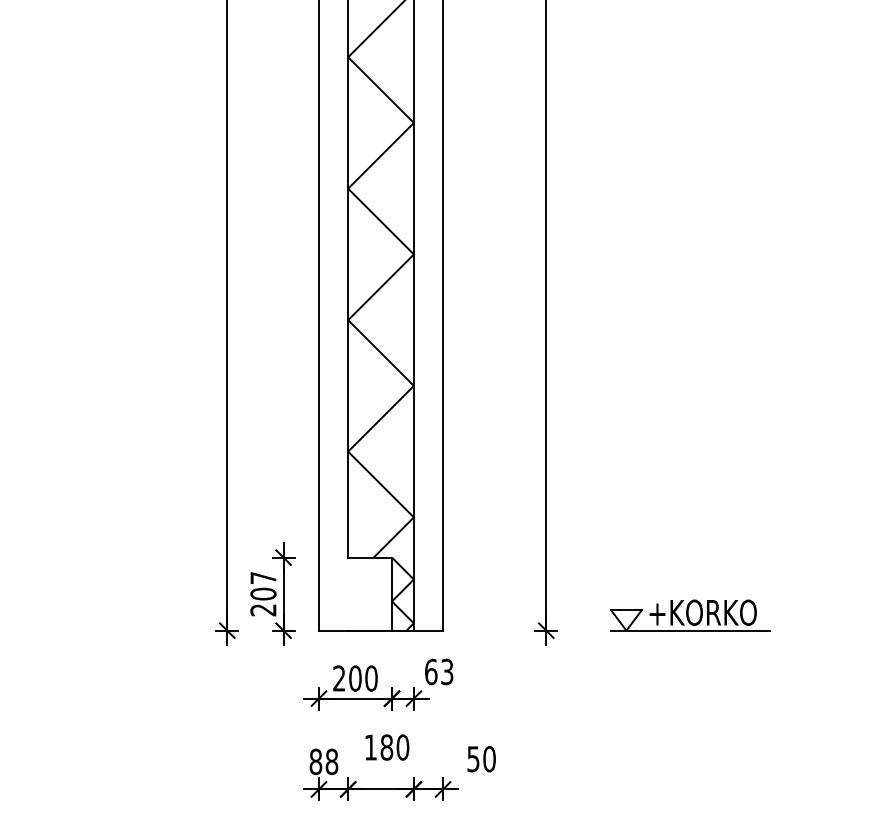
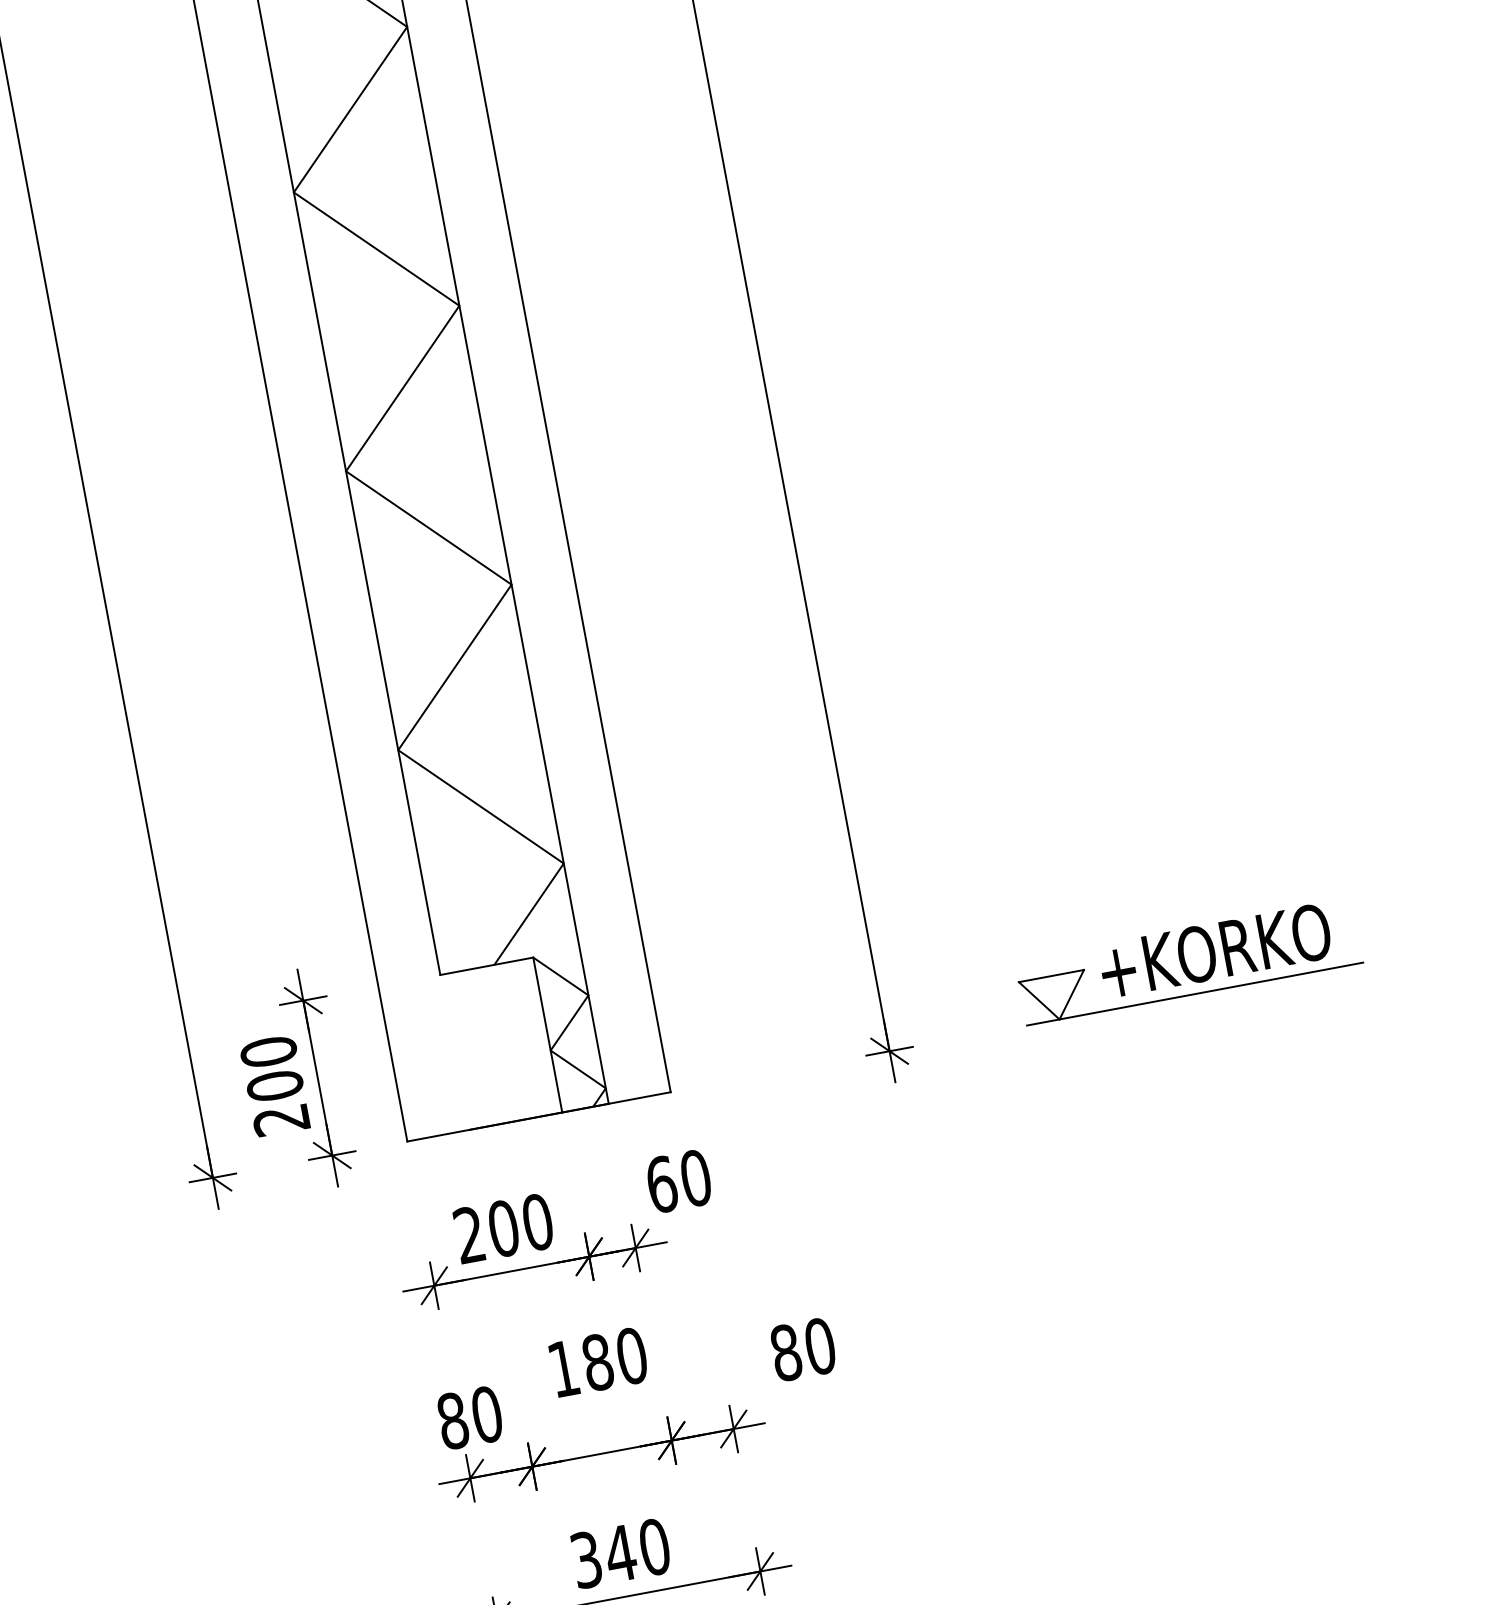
text: (263, 577) -> (268, 1050), 207 -> 200
text: (447, 671) -> (696, 1177), 63 -> 60
text: (473, 759) -> (786, 1353), 50 -> 80
text: (331, 761) -> (485, 1414), 88 -> 80

